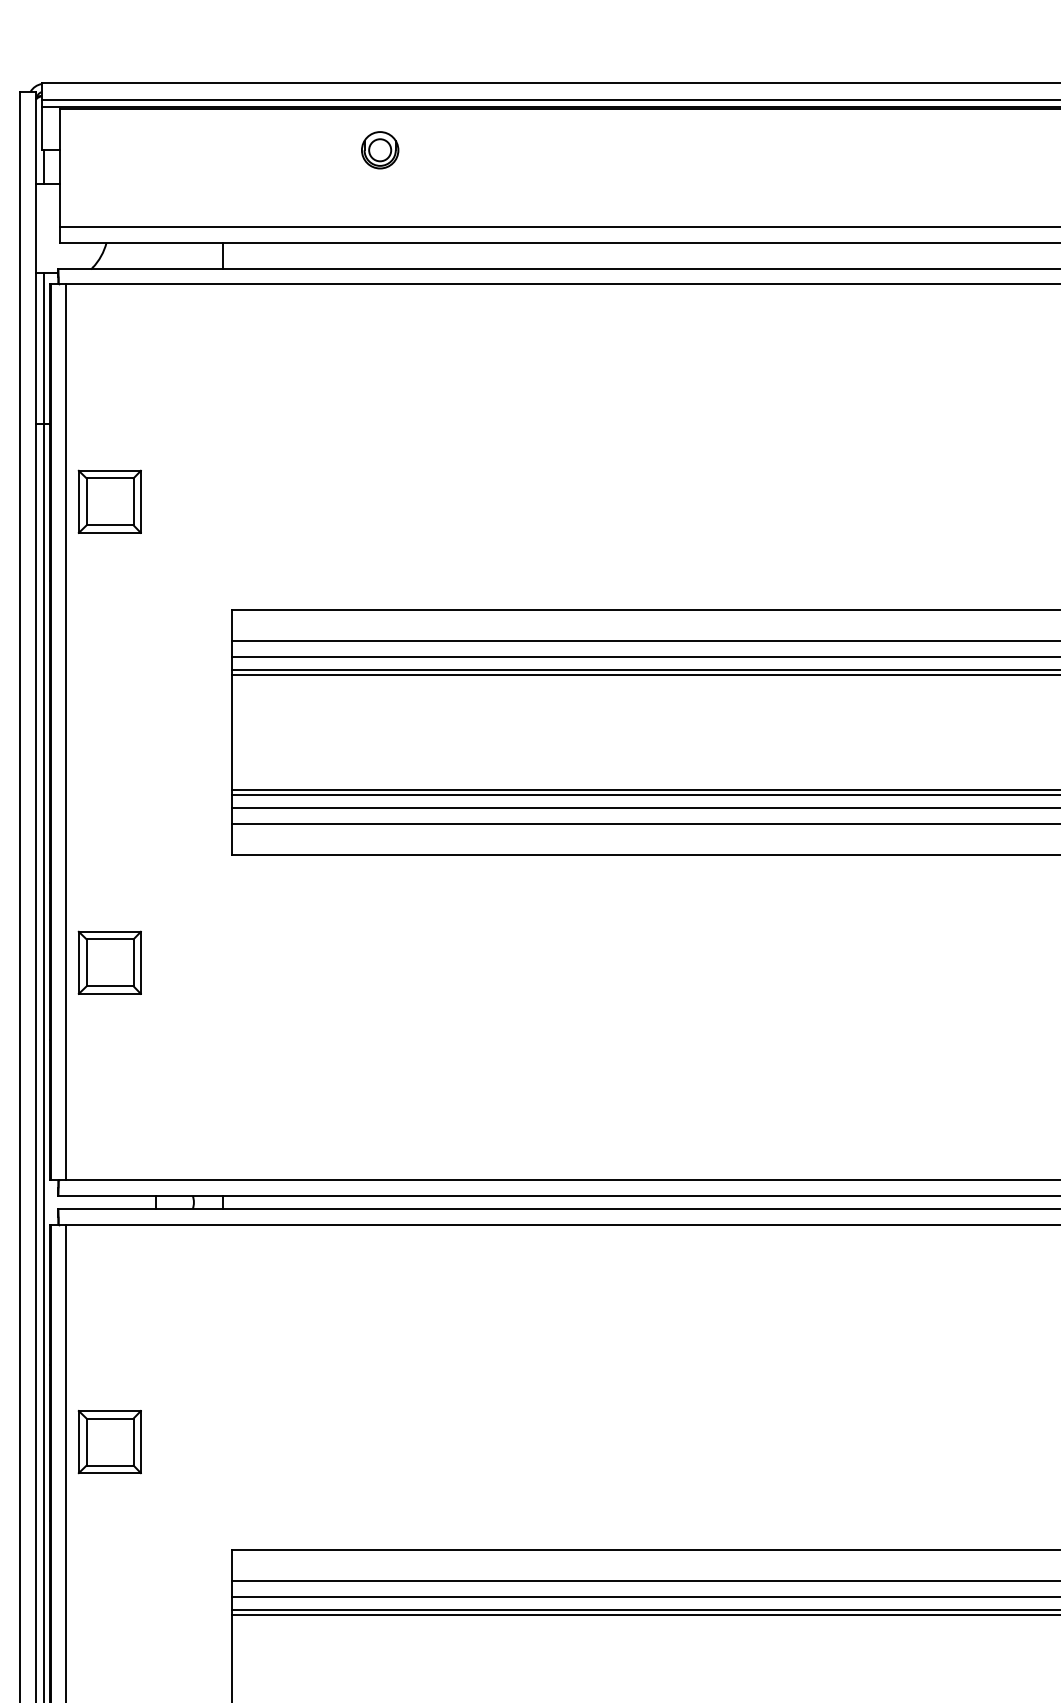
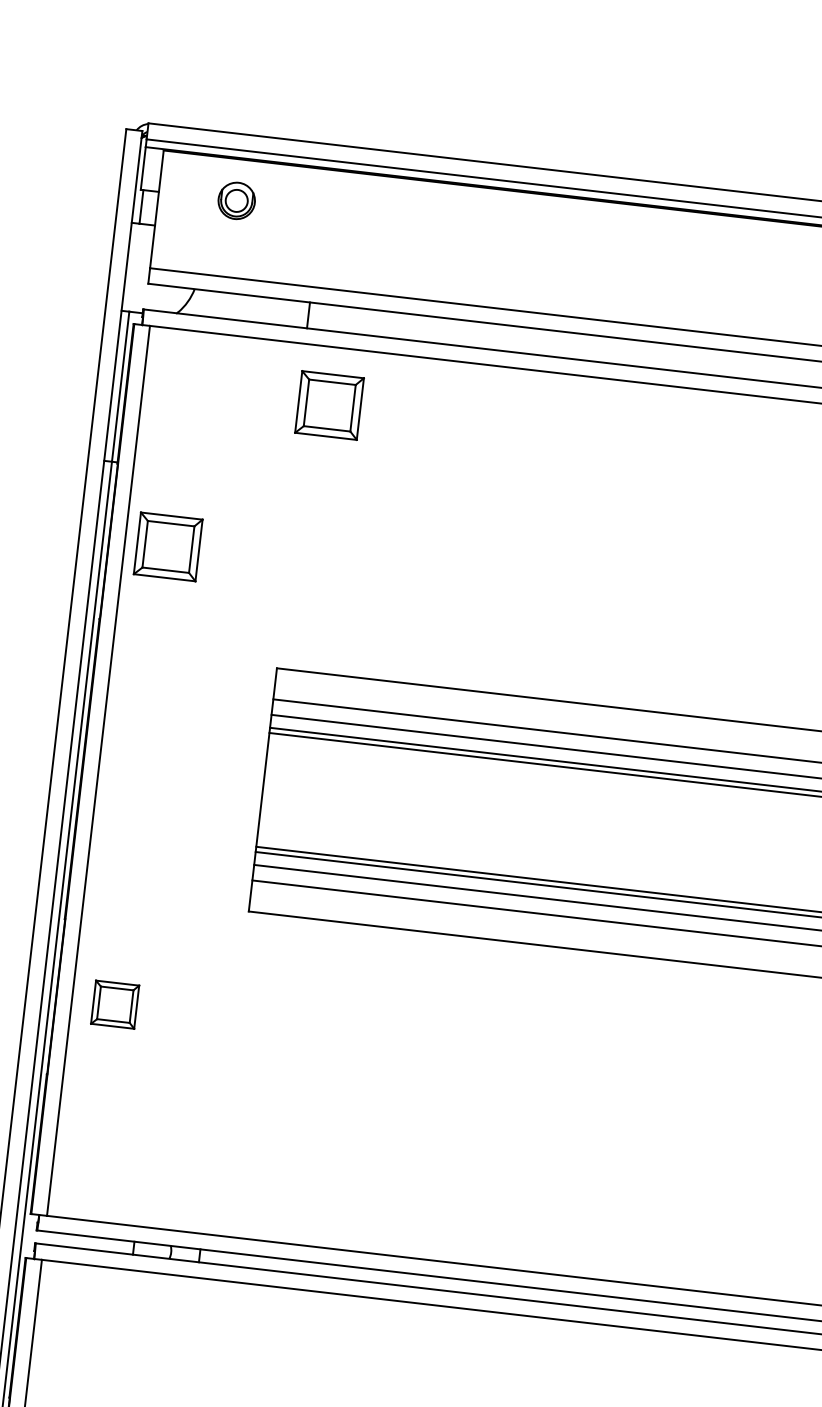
part: (380, 150) -> (237, 201), moved
part: (253, 342) -> (329, 405), added
part: (109, 962) -> (114, 1004), size x0.7

